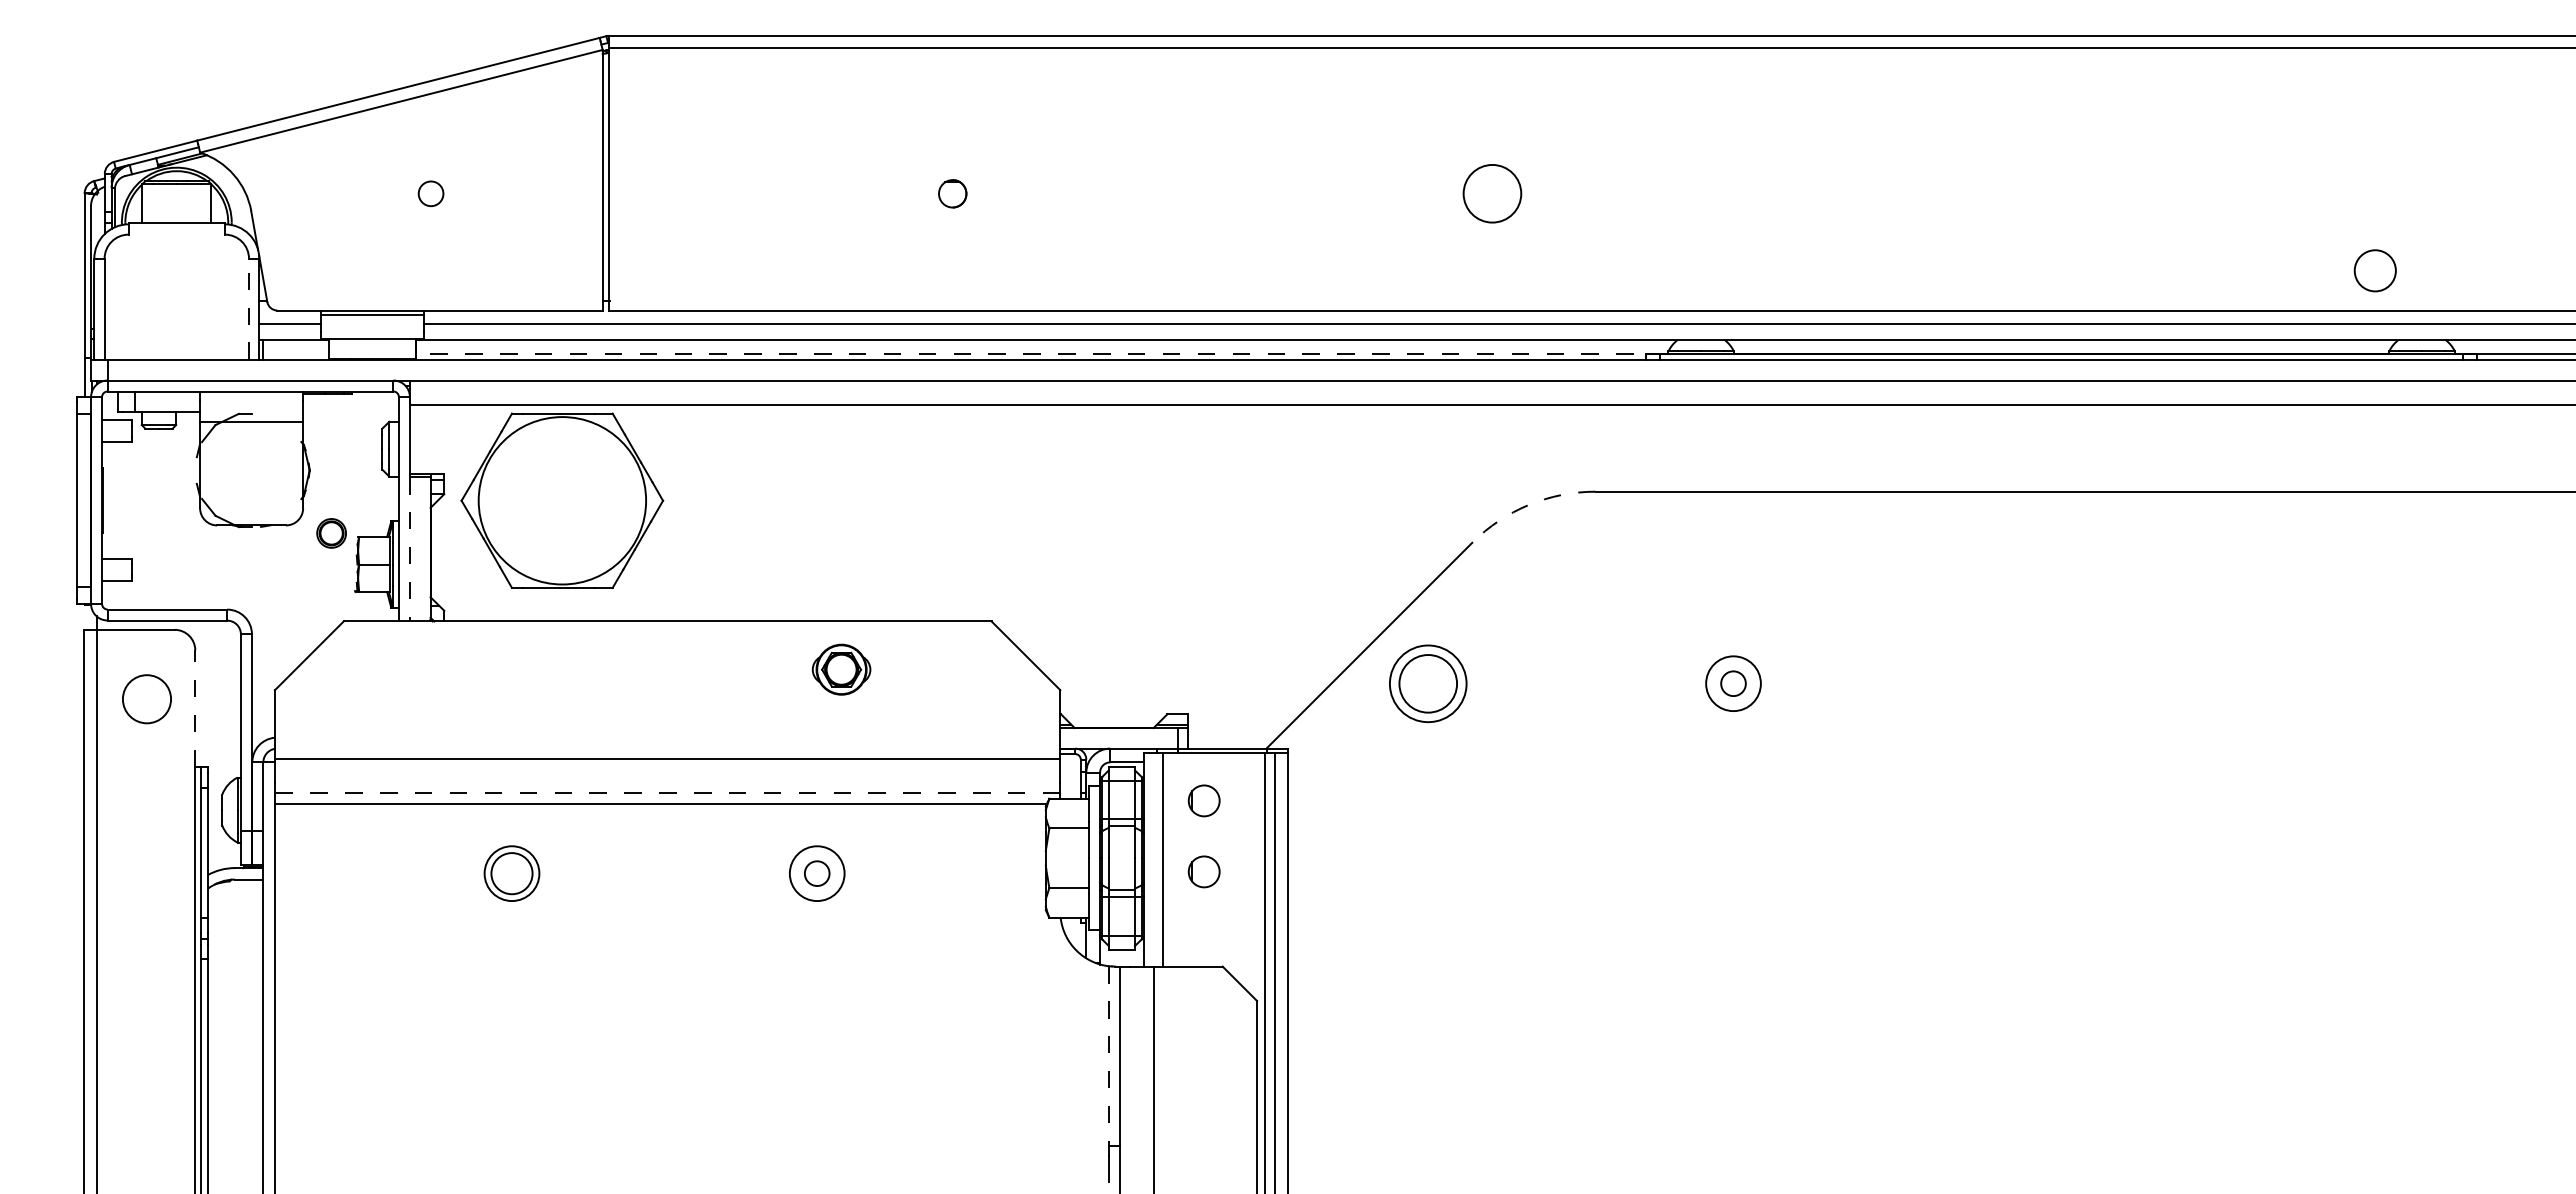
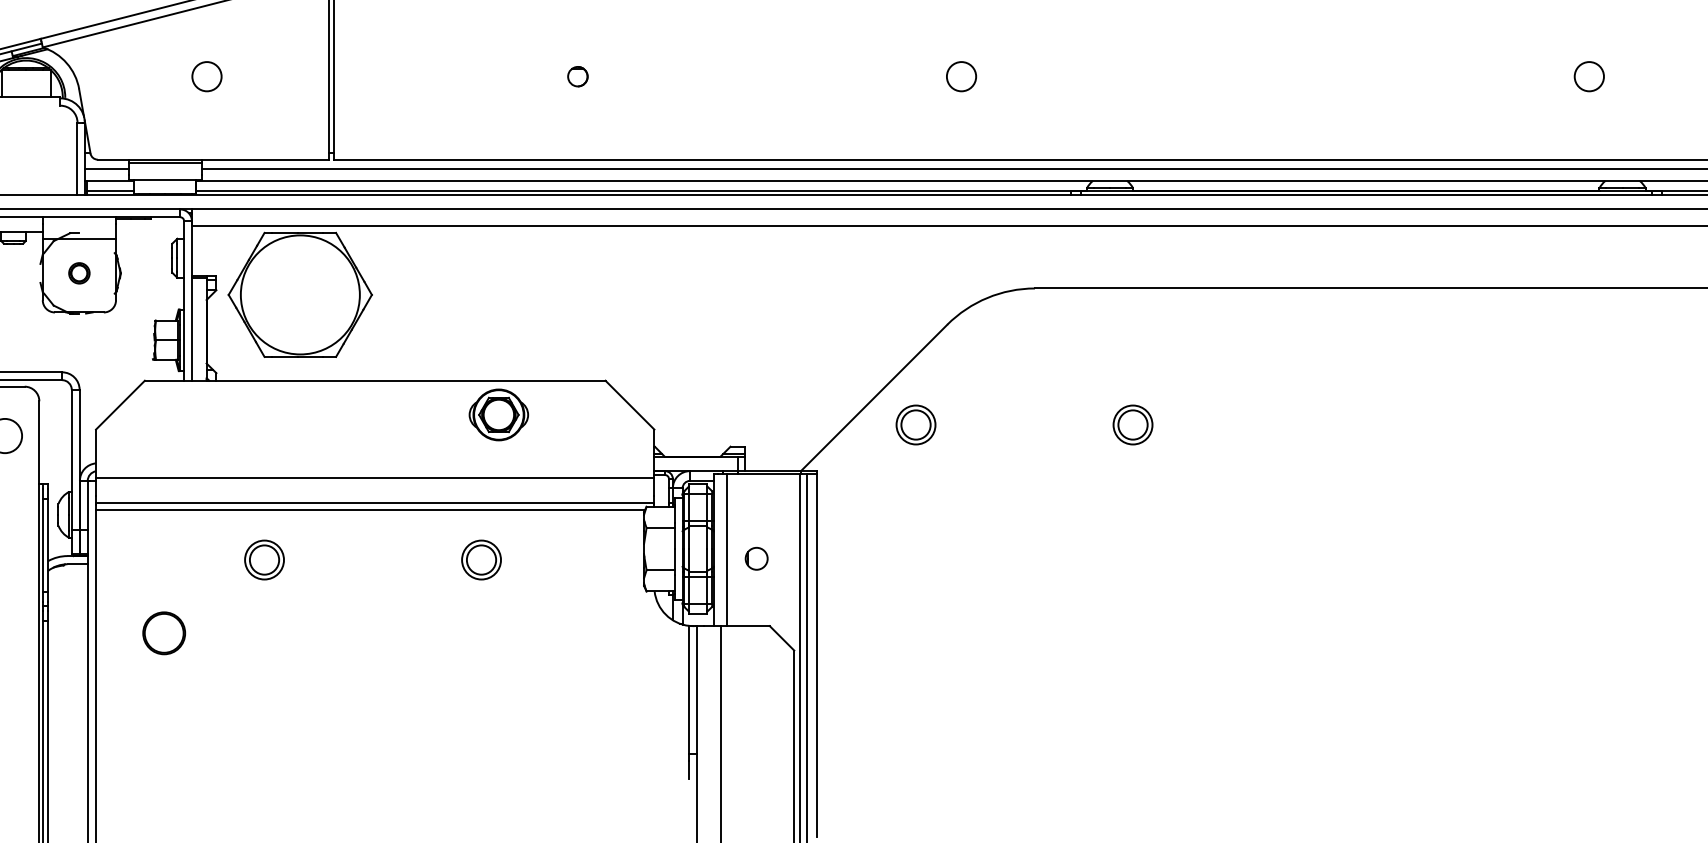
circle: (430, 193) -> (206, 76), size x1.67
circle: (1491, 193) -> (960, 76), size x0.71
circle: (2374, 270) -> (1588, 76), moved
line: (248, 309) -> (77, 158), dashed -> solid
line: (295, 354) -> (110, 190), added
line: (1041, 354) -> (641, 190), dashed -> solid
arc: (1528, 504) -> (987, 297), dashed -> solid
part: (331, 533) -> (79, 273), moved
line: (409, 549) -> (191, 329), dashed -> solid
part: (841, 669) -> (498, 414), size x1.43
part: (1428, 683) -> (916, 424), size x0.71
circle: (1733, 683) -> (1133, 424), size x1.67
line: (195, 708) -> (39, 442), dashed -> solid
line: (667, 793) -> (375, 503), dashed -> solid
part: (1203, 800) -> (756, 508), removed
circle: (816, 873) -> (481, 559), size x1.67
part: (370, 976) -> (163, 633), added
line: (1109, 1056) -> (689, 690), dashed -> solid

